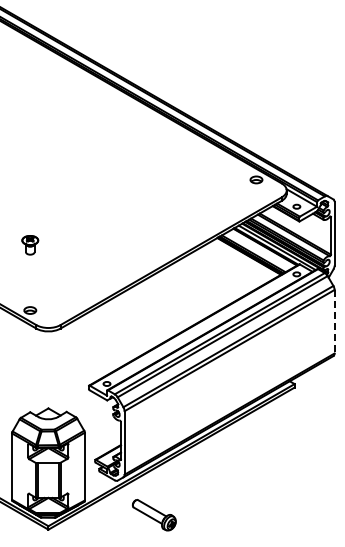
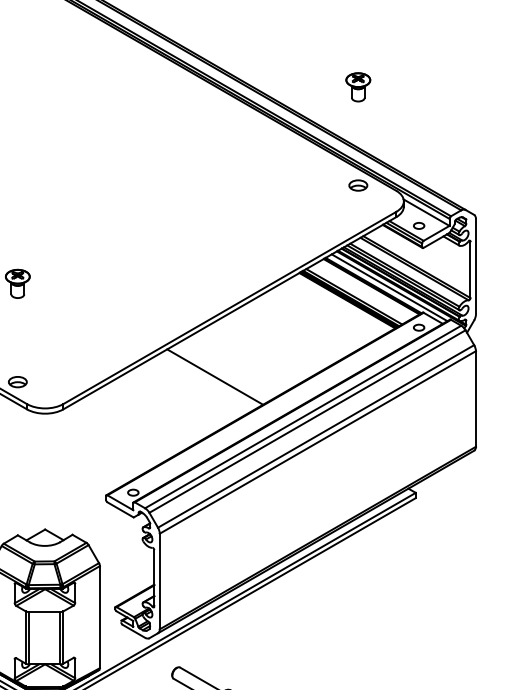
part: (256, 114) -> (358, 87), added
line: (161, 306) -> (215, 376), added
line: (334, 321) -> (475, 398), dashed -> solid

